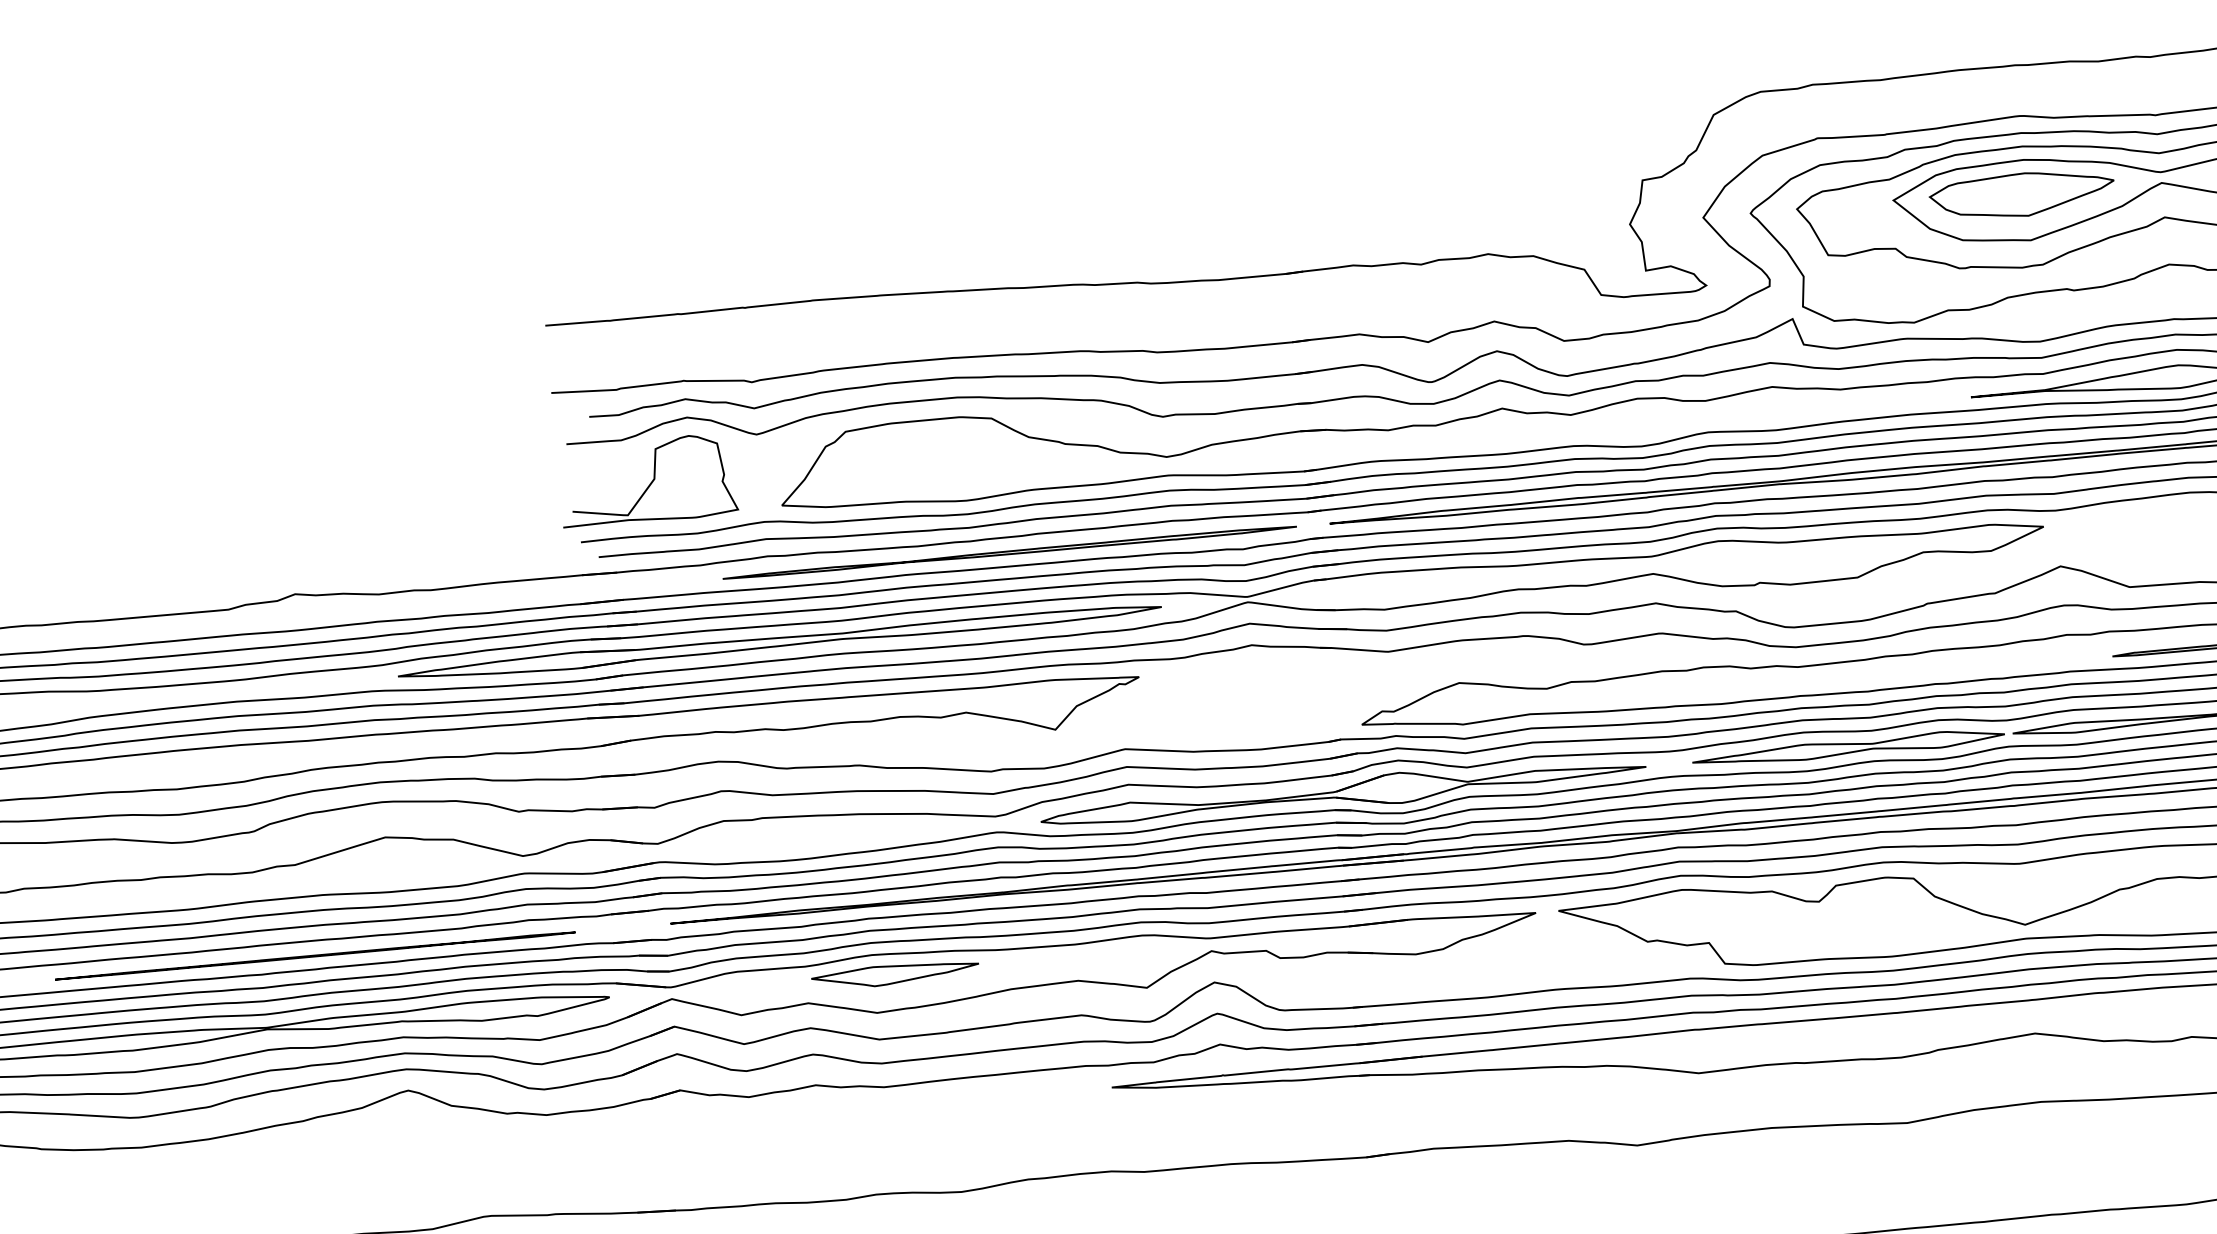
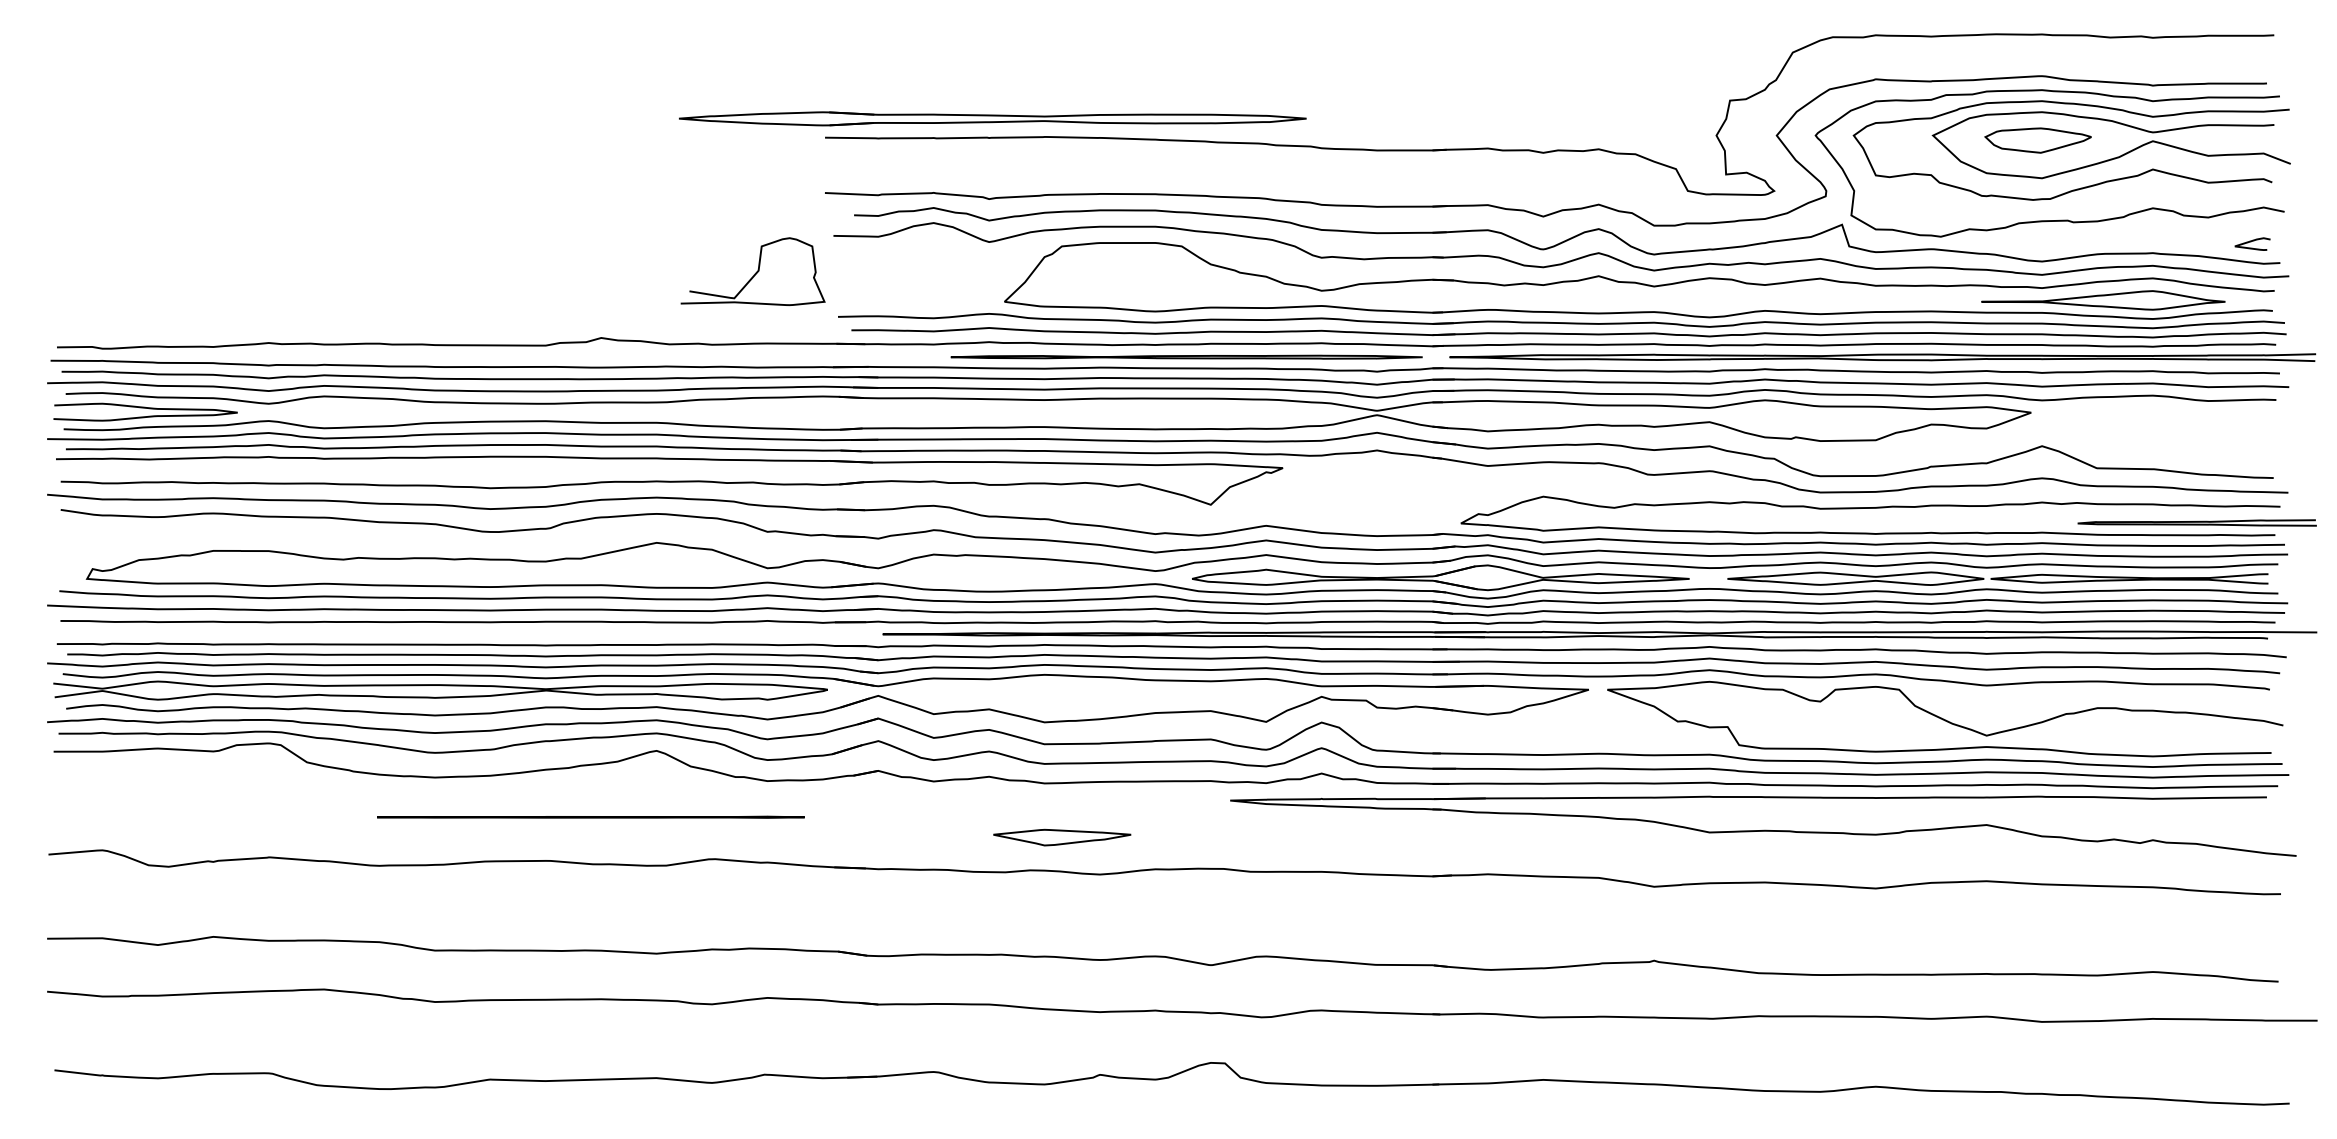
part: (2021, 194) -> (2037, 140), size x0.7
curve: (649, 482) -> (754, 273), moved
part: (779, 641) -> (992, 118), moved
line: (314, 955) -> (590, 816), moved
part: (895, 974) -> (1062, 837), moved

